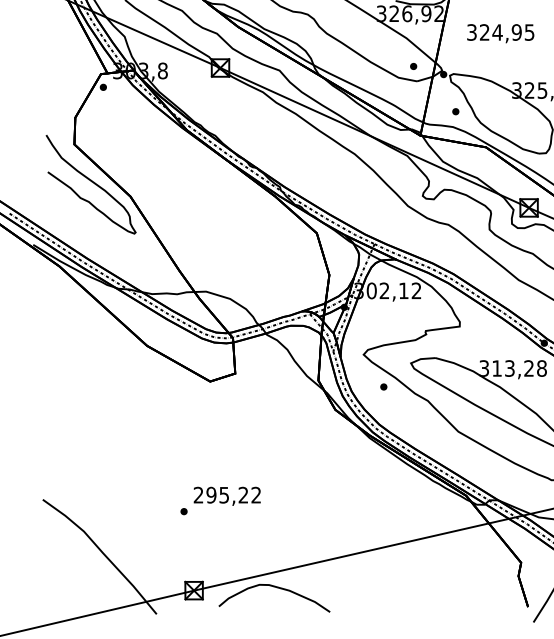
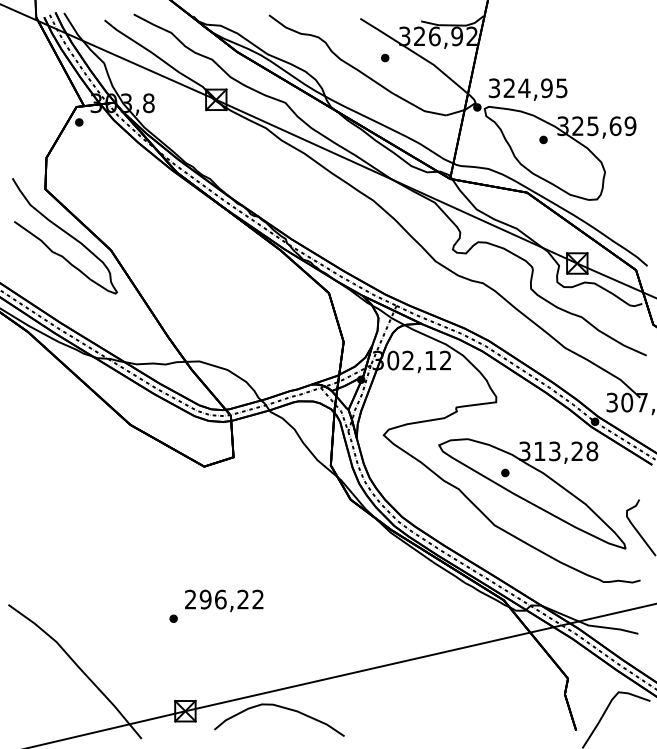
text: (500, 33) -> (527, 89), moved
part: (413, 66) -> (385, 57), moved
part: (455, 111) -> (543, 139), moved
part: (383, 386) -> (505, 472), moved
text: (224, 495) -> (220, 599), 295,22 -> 296,22

